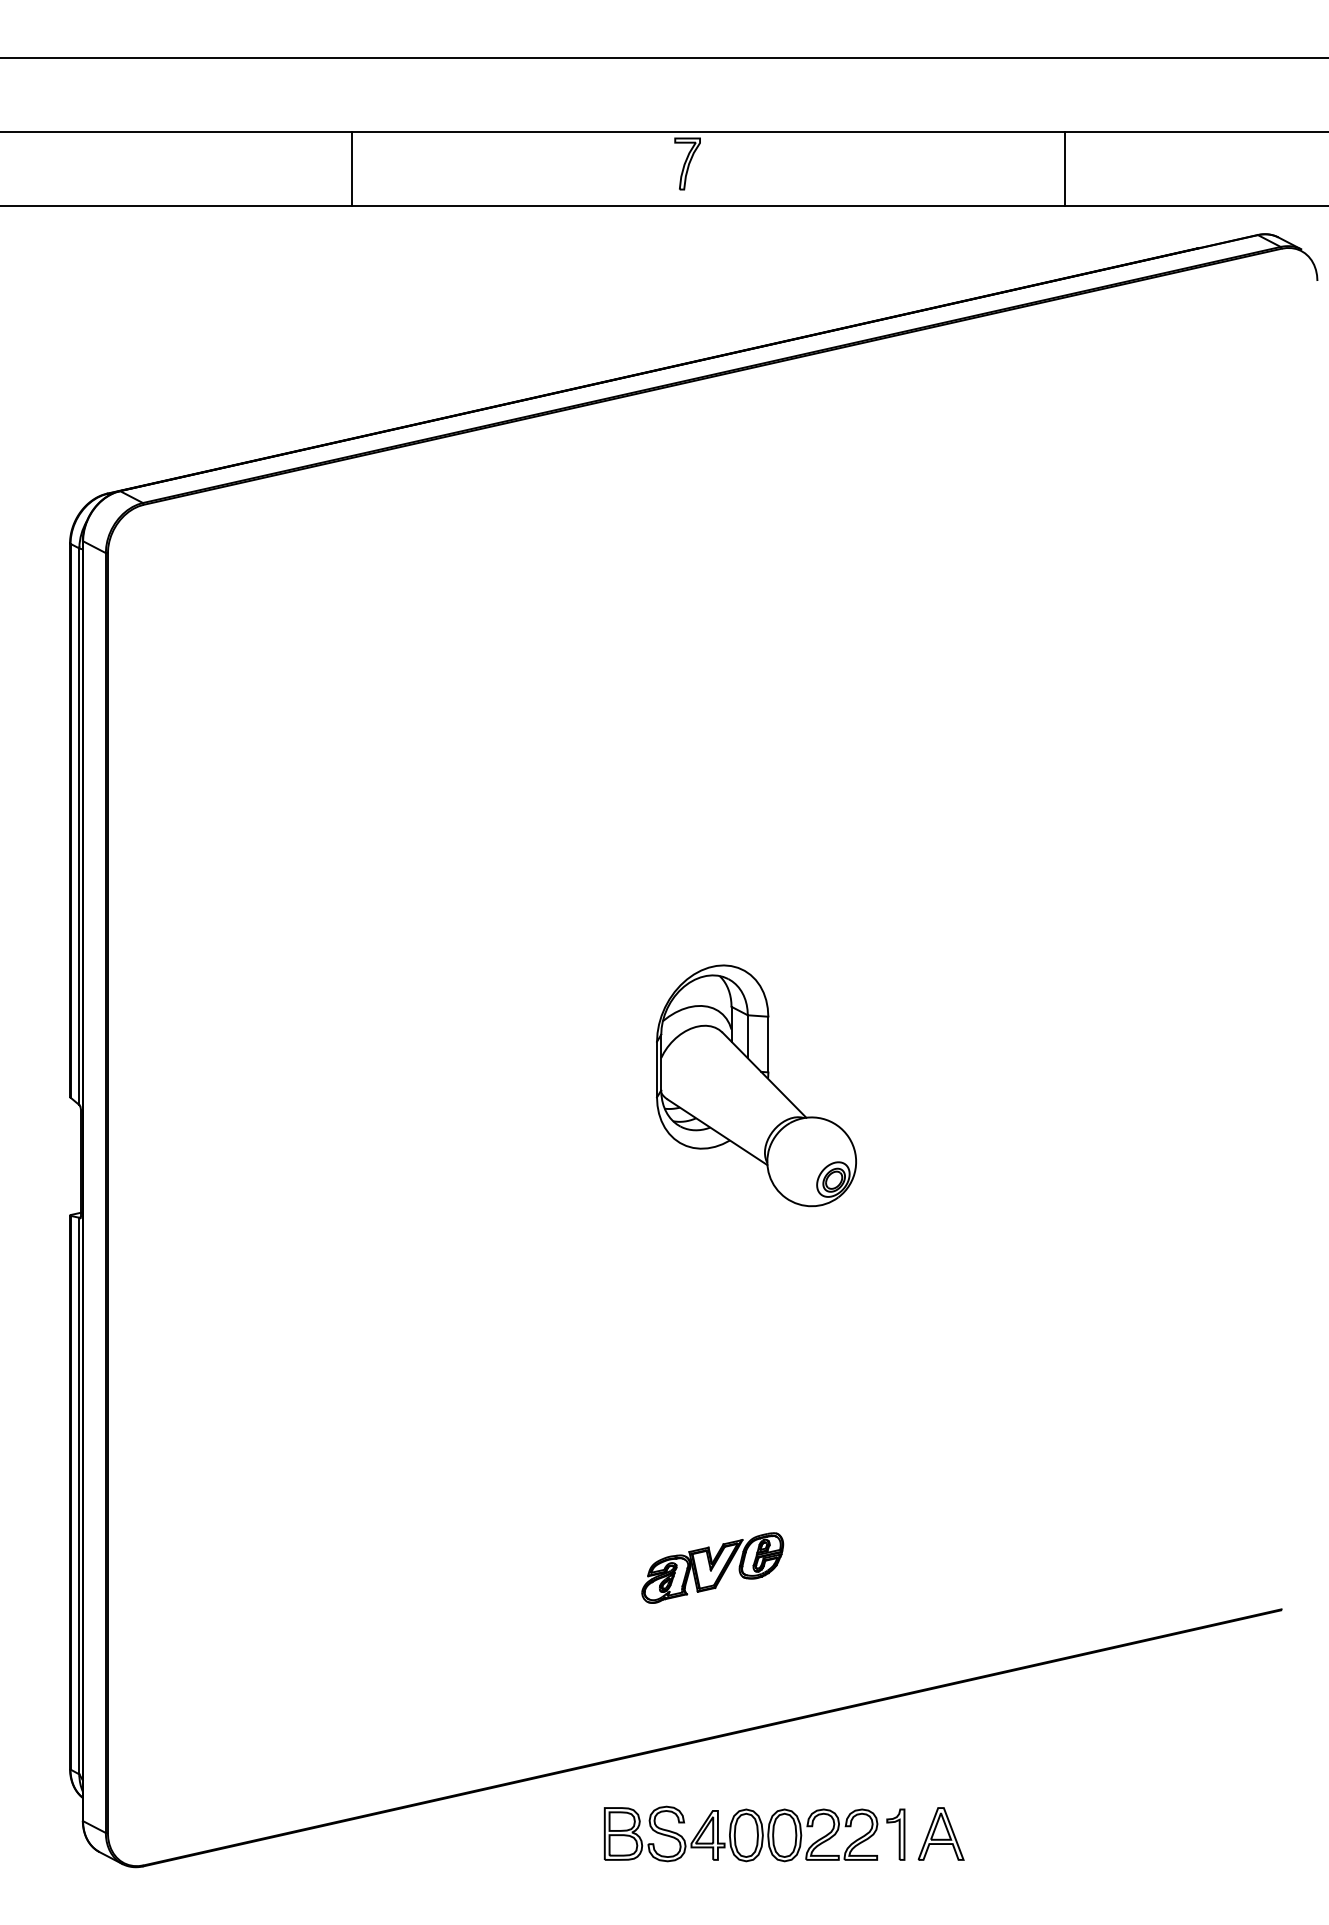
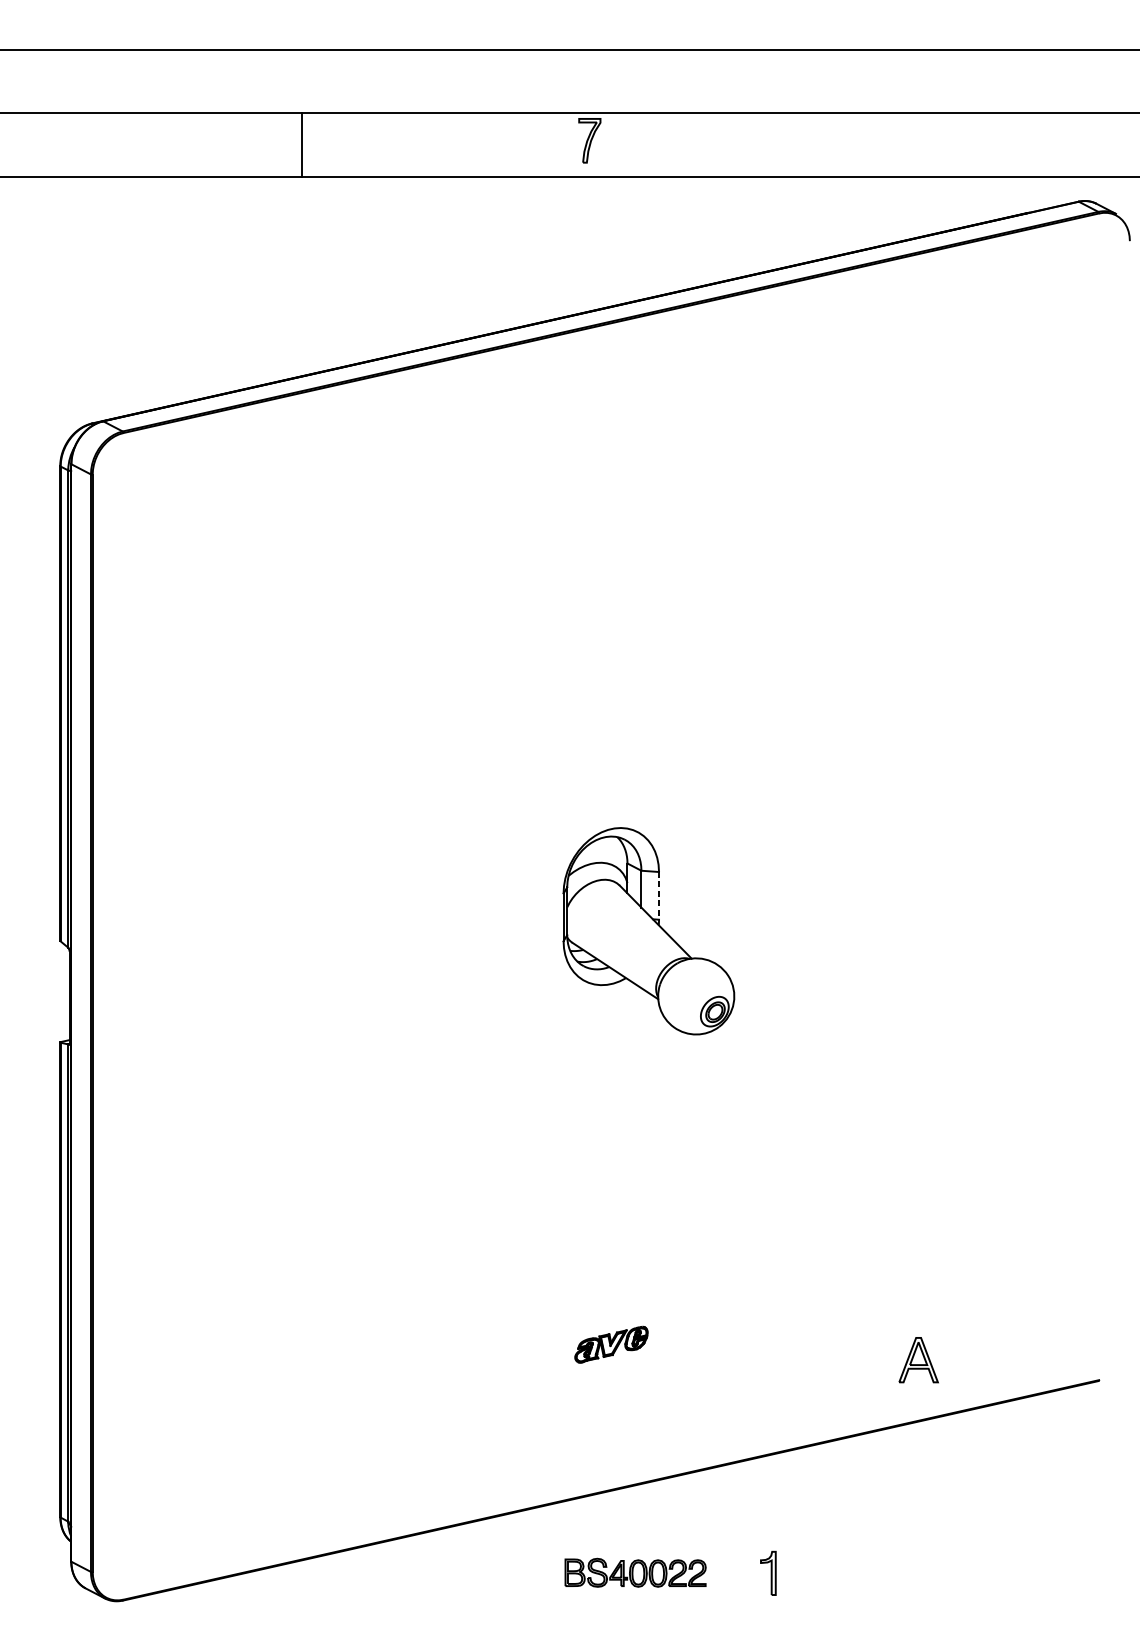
line: (1064, 168) -> (913, 144), removed
line: (768, 1044) -> (659, 895), solid -> dashed
part: (712, 1567) -> (611, 1344), size x0.6
part: (740, 1833) -> (635, 1572), size x0.6
part: (940, 1833) -> (918, 1359), moved

